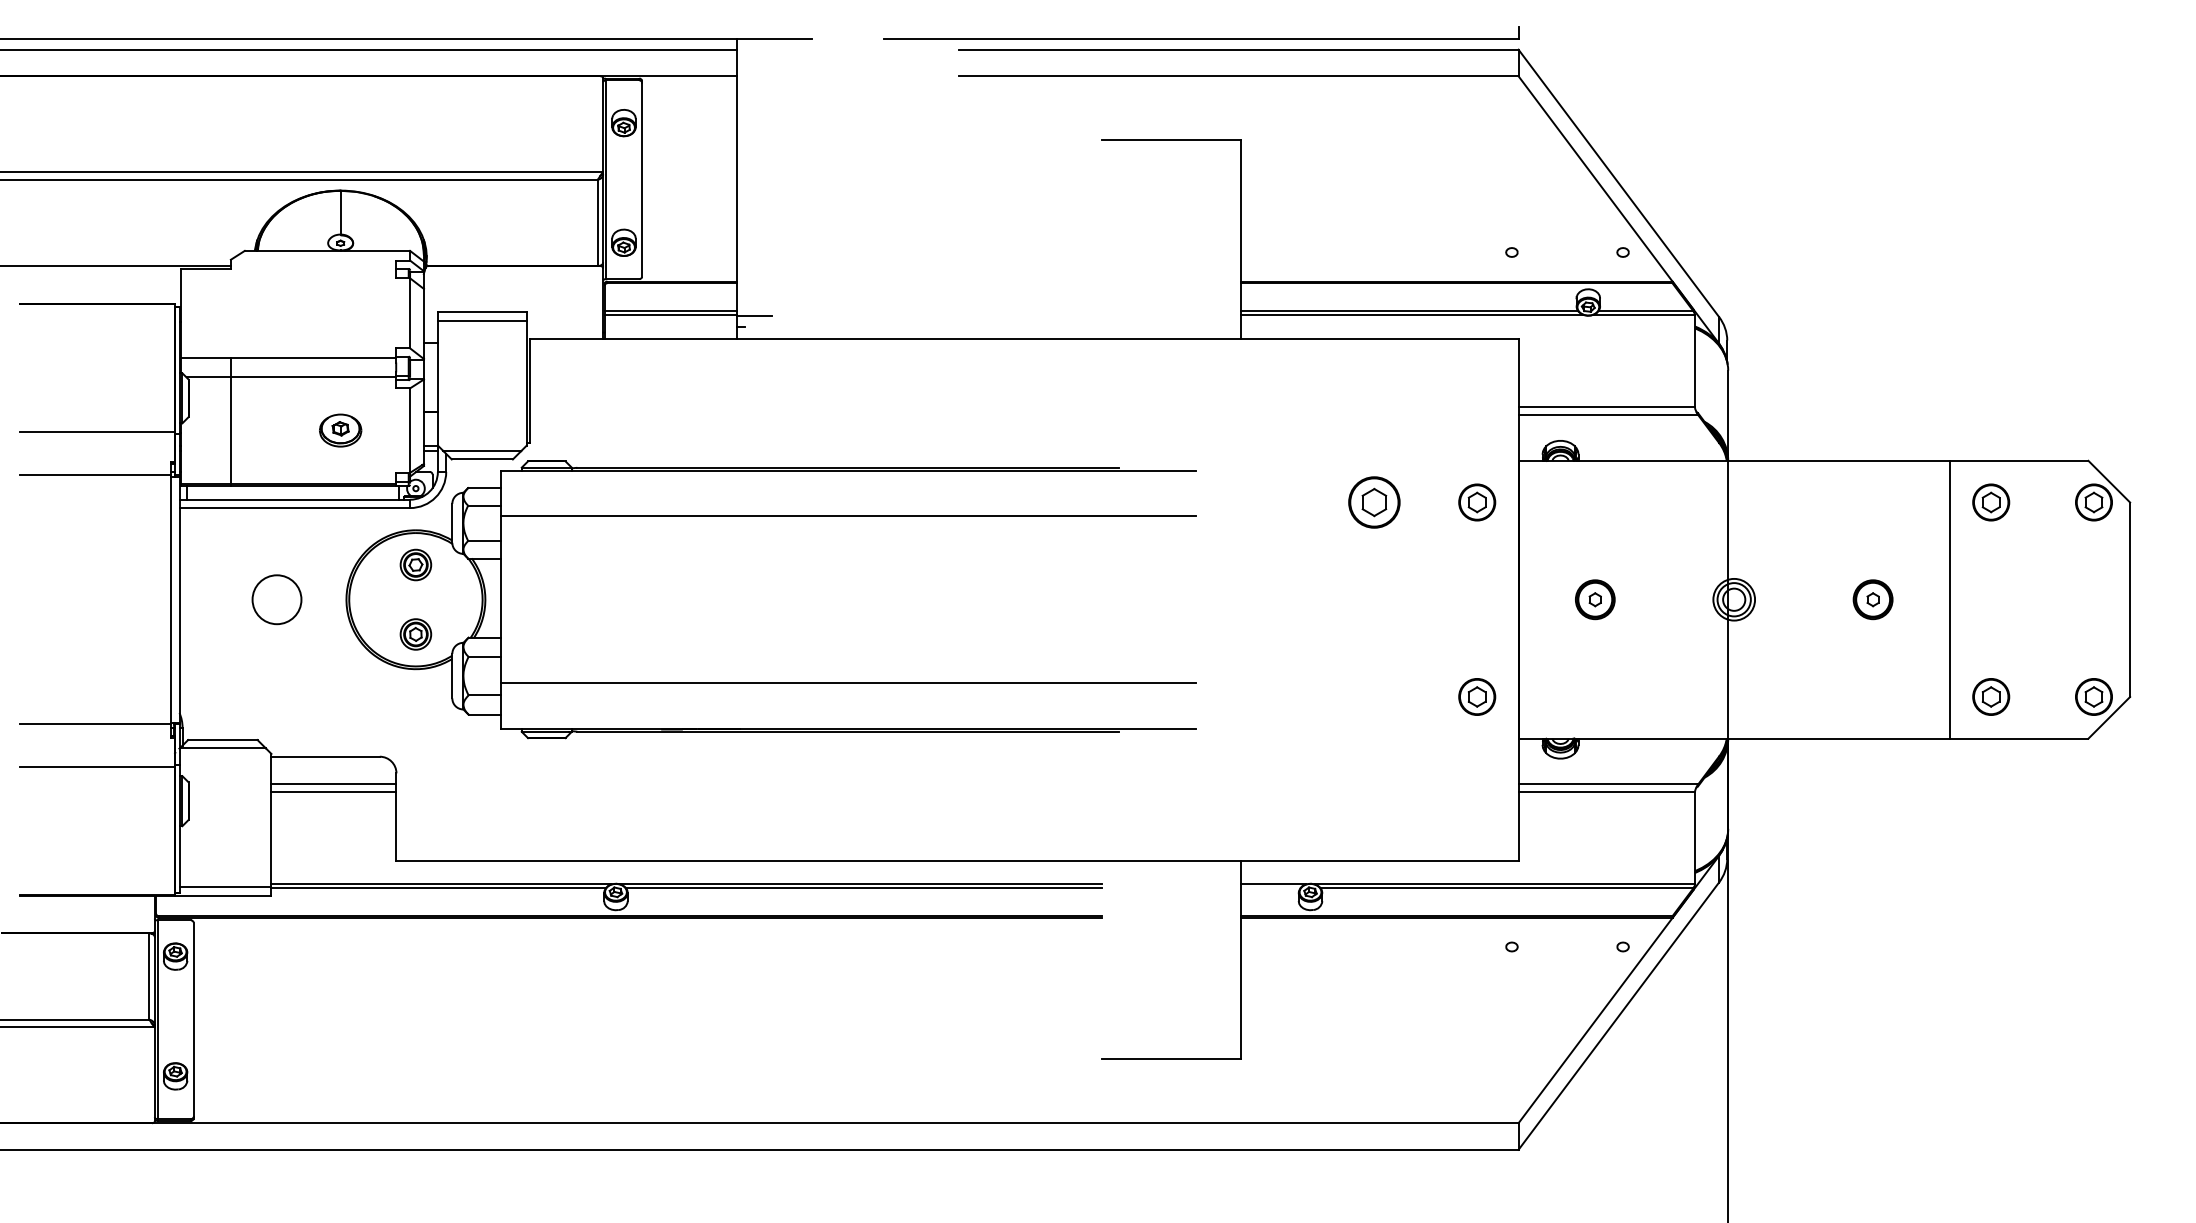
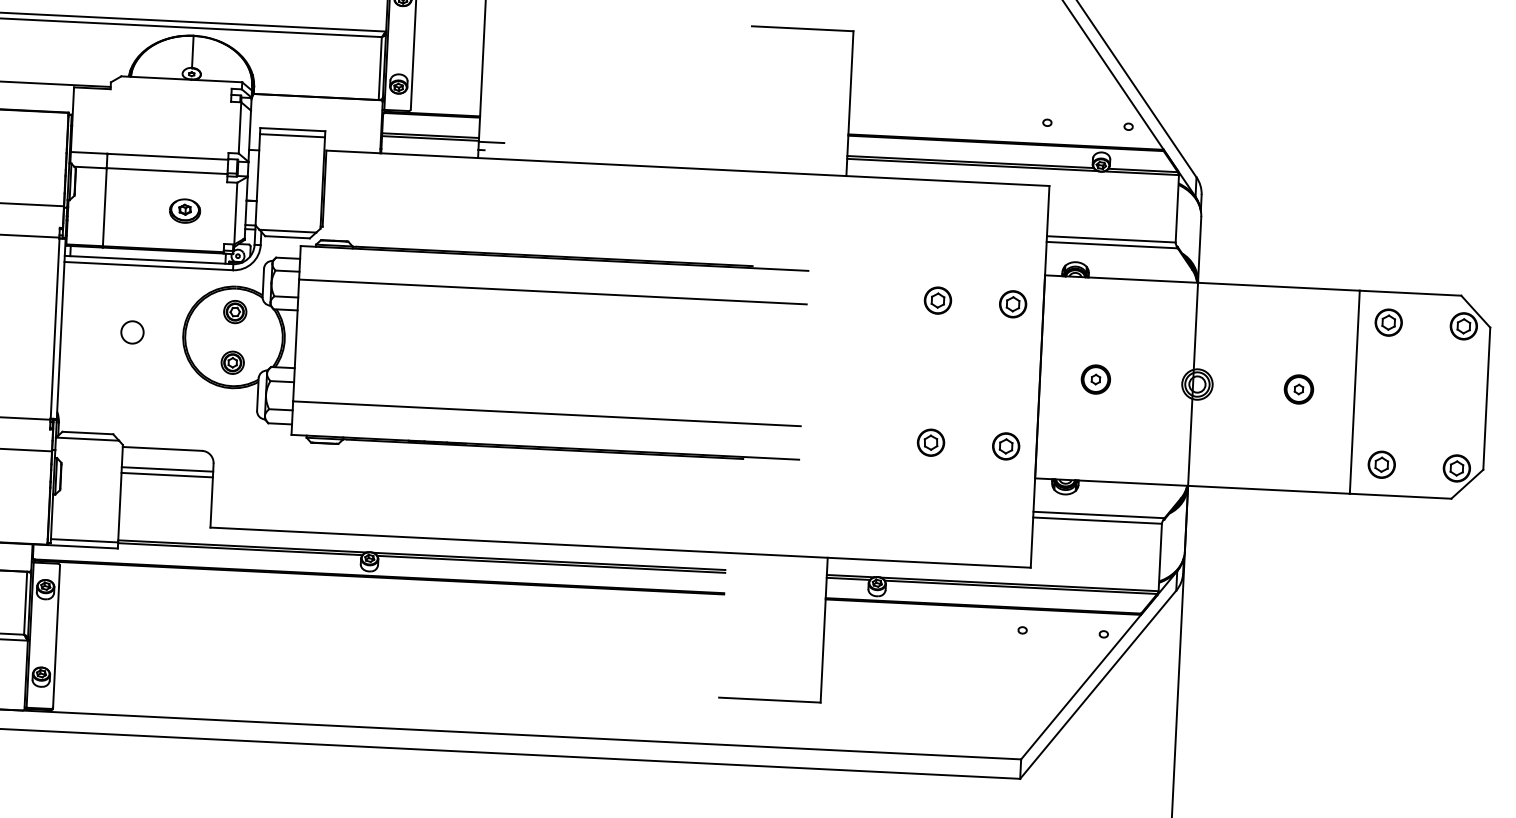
part: (1374, 502) -> (938, 300), size x0.71
circle: (276, 599) -> (132, 332), size x0.62
part: (1374, 696) -> (931, 442), added
line: (1270, 888) -> (848, 579), added

